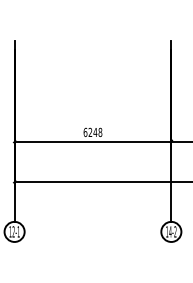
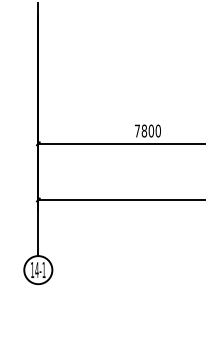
text: (92, 132) -> (147, 131), 6248 -> 7800
text: (13, 231) -> (36, 269), 12-1 -> 14-1

